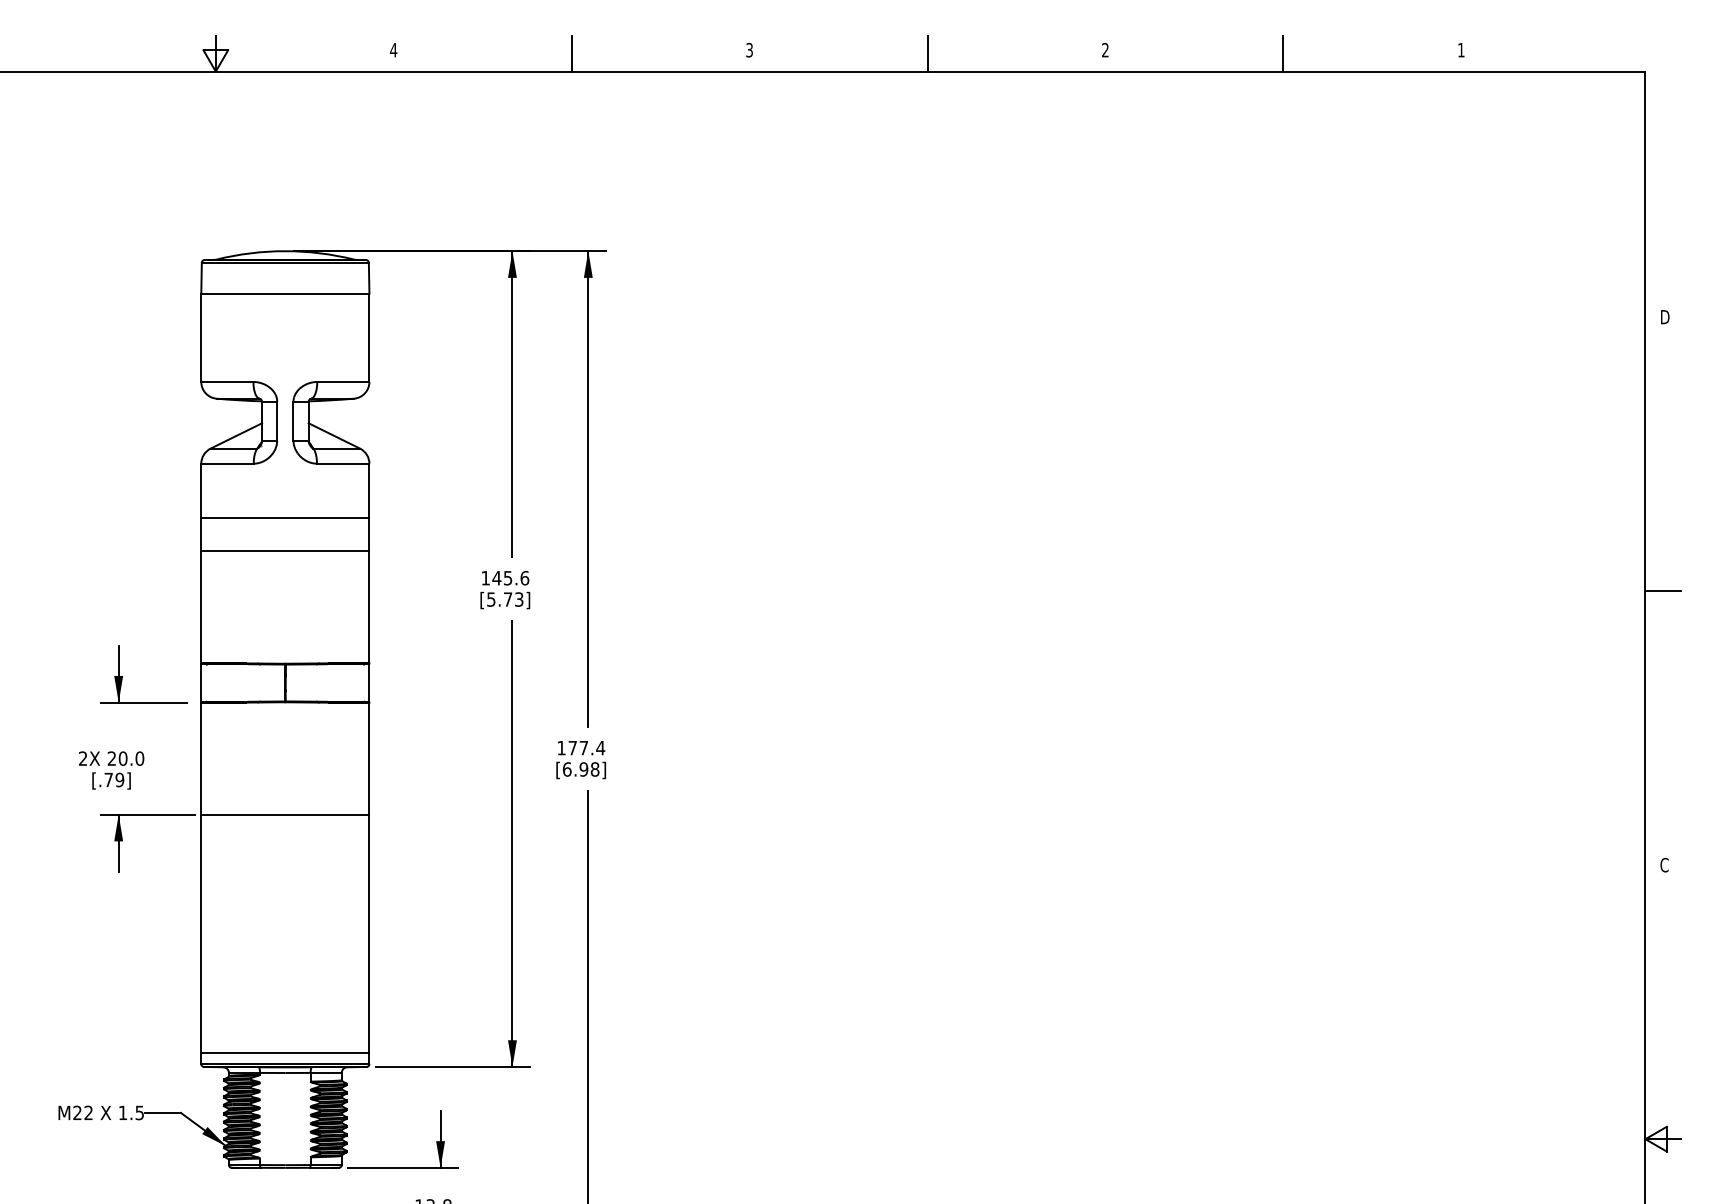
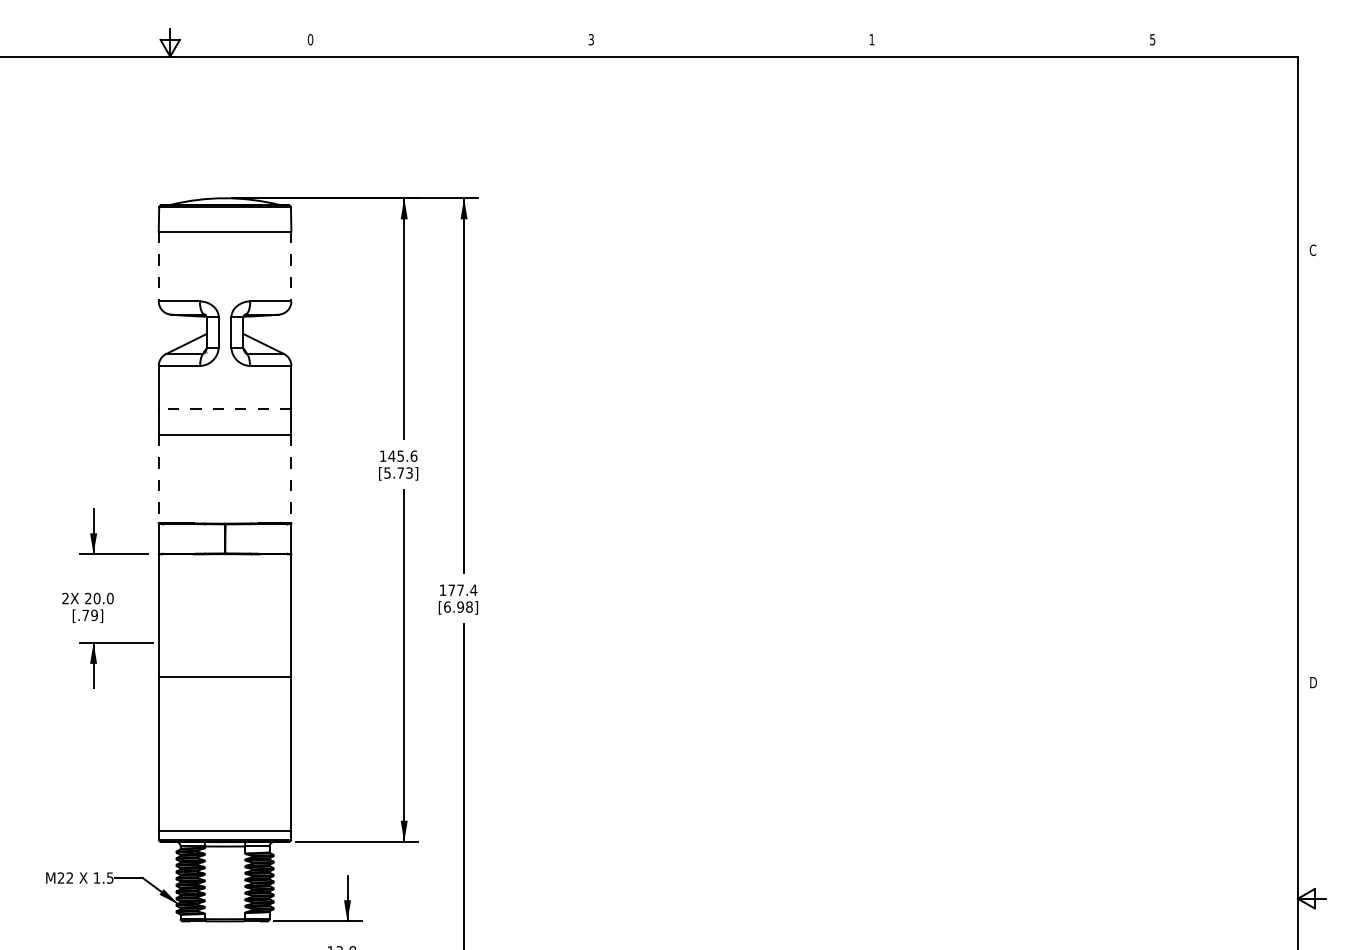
text: (393, 49) -> (310, 39), 4 -> 0
text: (1104, 49) -> (871, 39), 2 -> 1
text: (1461, 49) -> (1152, 39), 1 -> 5
line: (571, 53) -> (450, 42), removed
line: (927, 53) -> (731, 42), removed
line: (1283, 53) -> (1012, 42), removed
text: (1663, 317) -> (1312, 250), D -> C
line: (200, 337) -> (158, 266), solid -> dashed
line: (369, 337) -> (291, 266), solid -> dashed
line: (284, 517) -> (224, 408), solid -> dashed
line: (1662, 591) -> (1311, 466), removed
line: (200, 607) -> (158, 479), solid -> dashed
line: (369, 607) -> (291, 479), solid -> dashed
line: (284, 814) -> (224, 676), moved
text: (1663, 865) -> (1312, 682), C -> D

